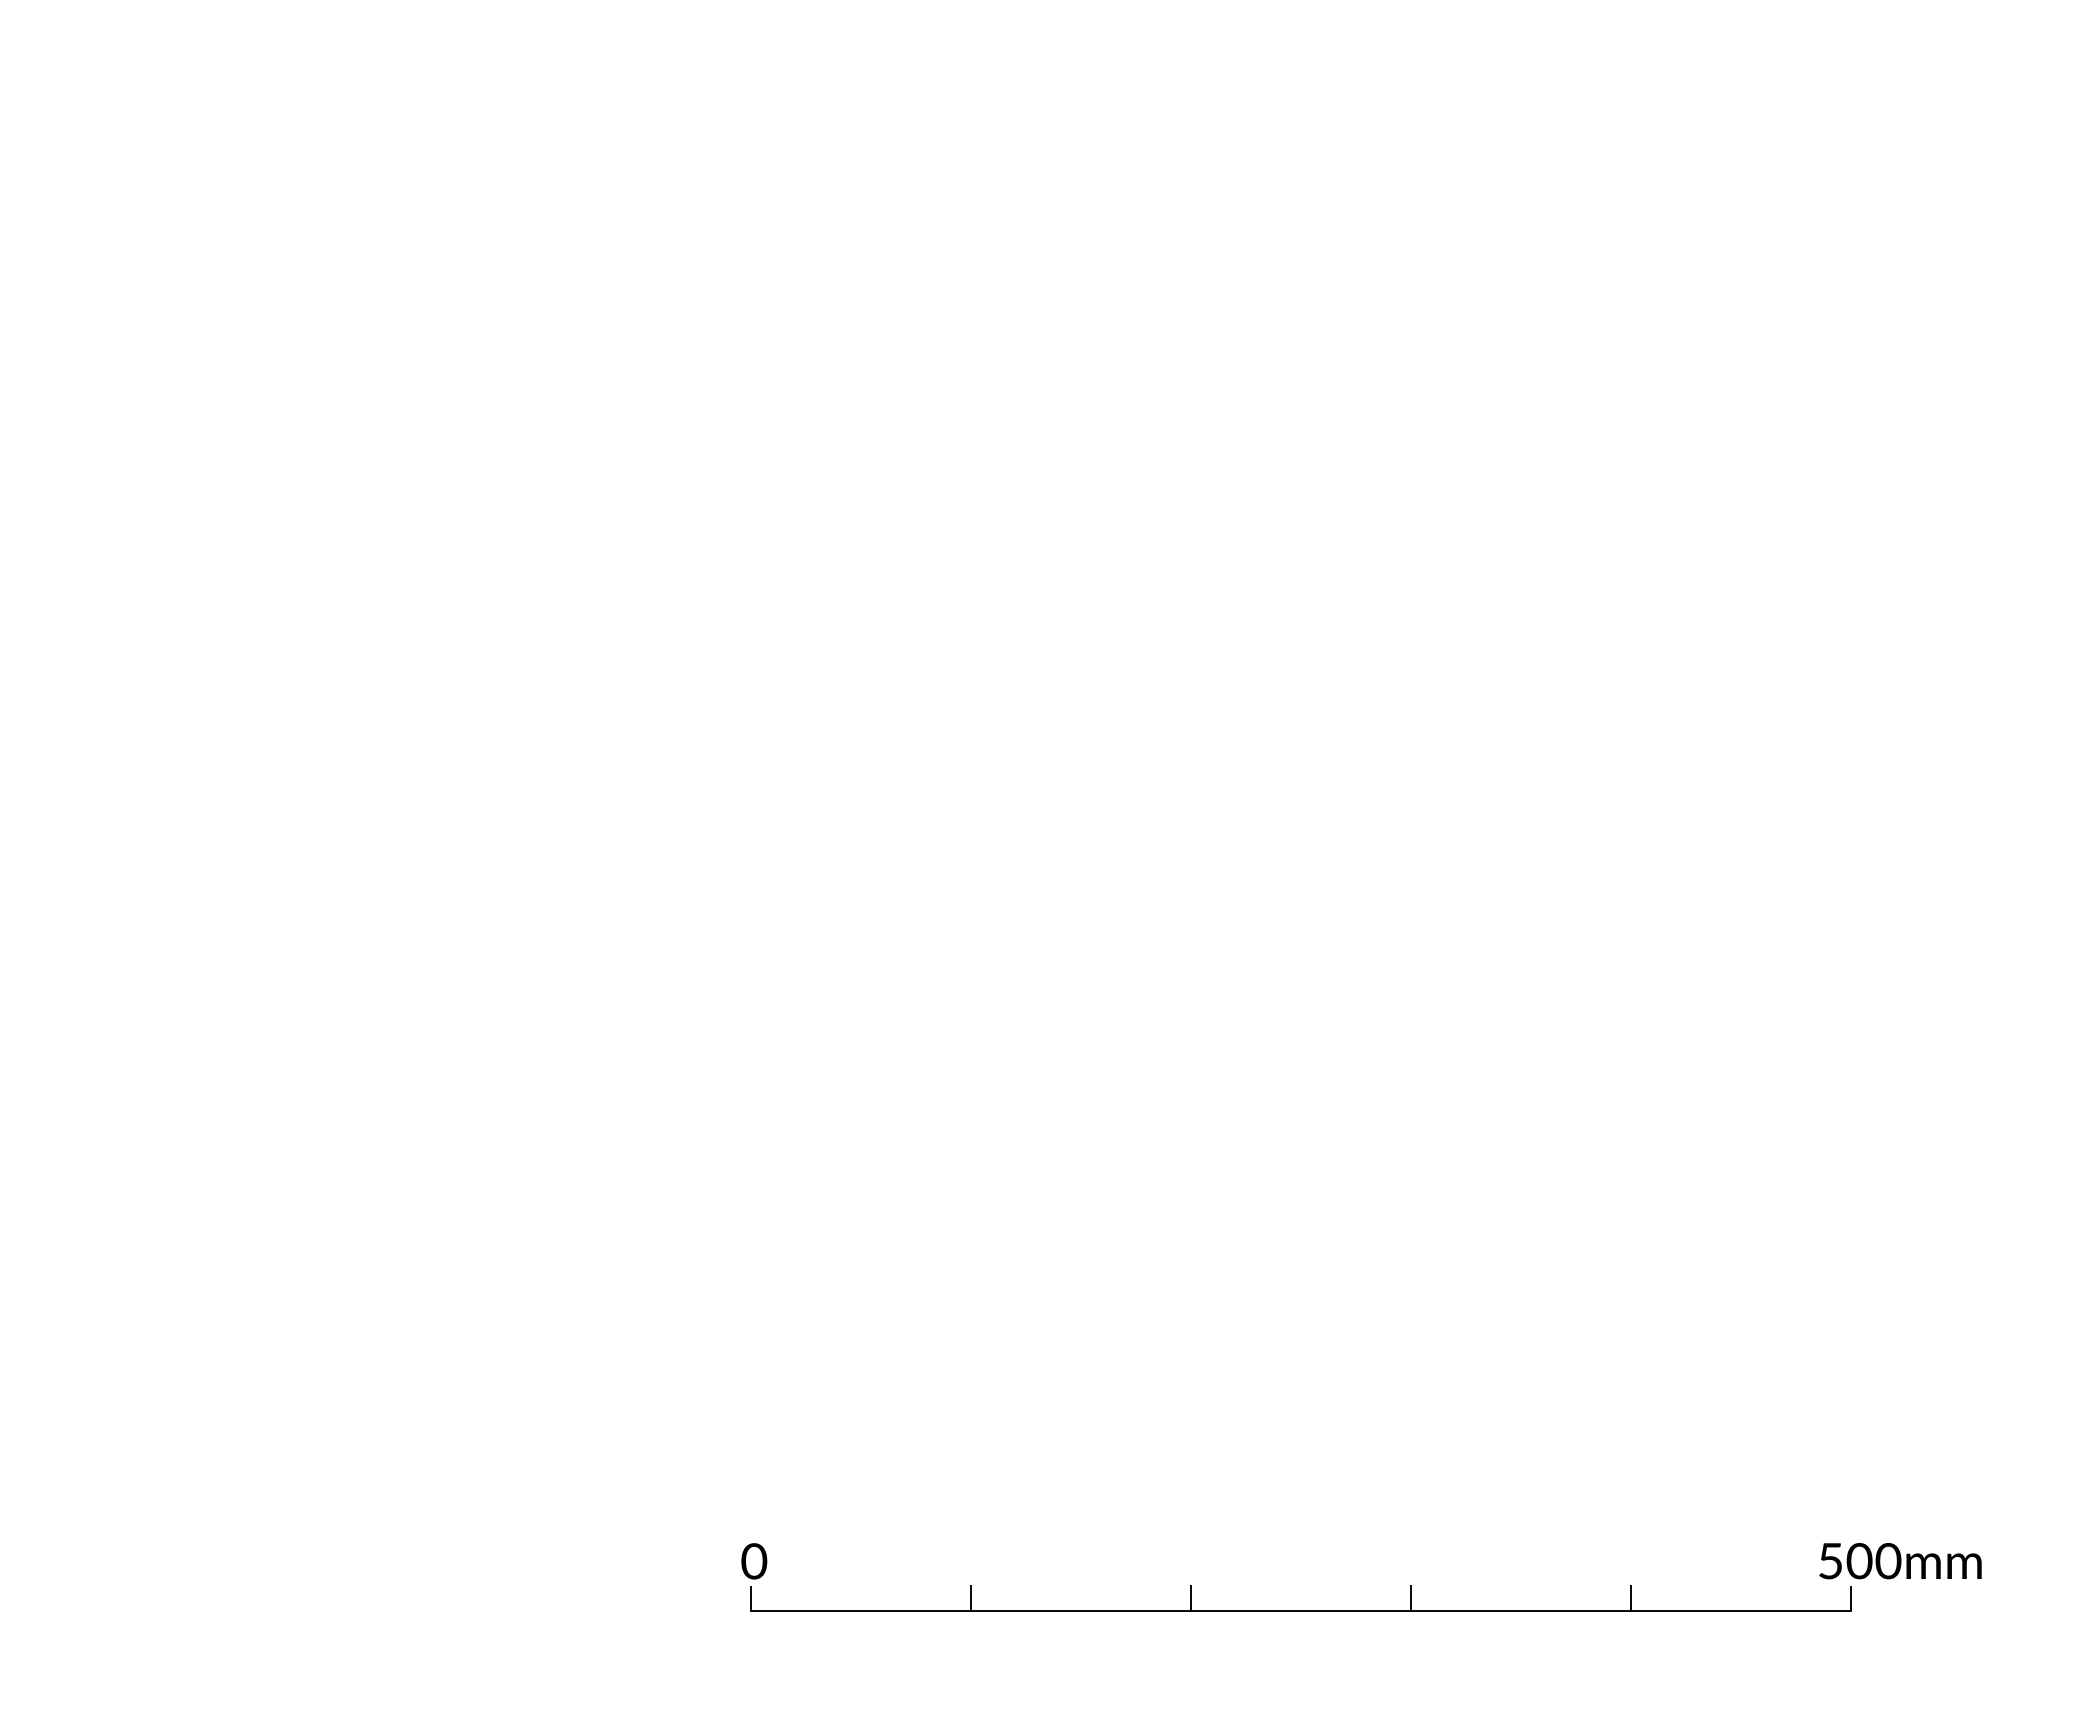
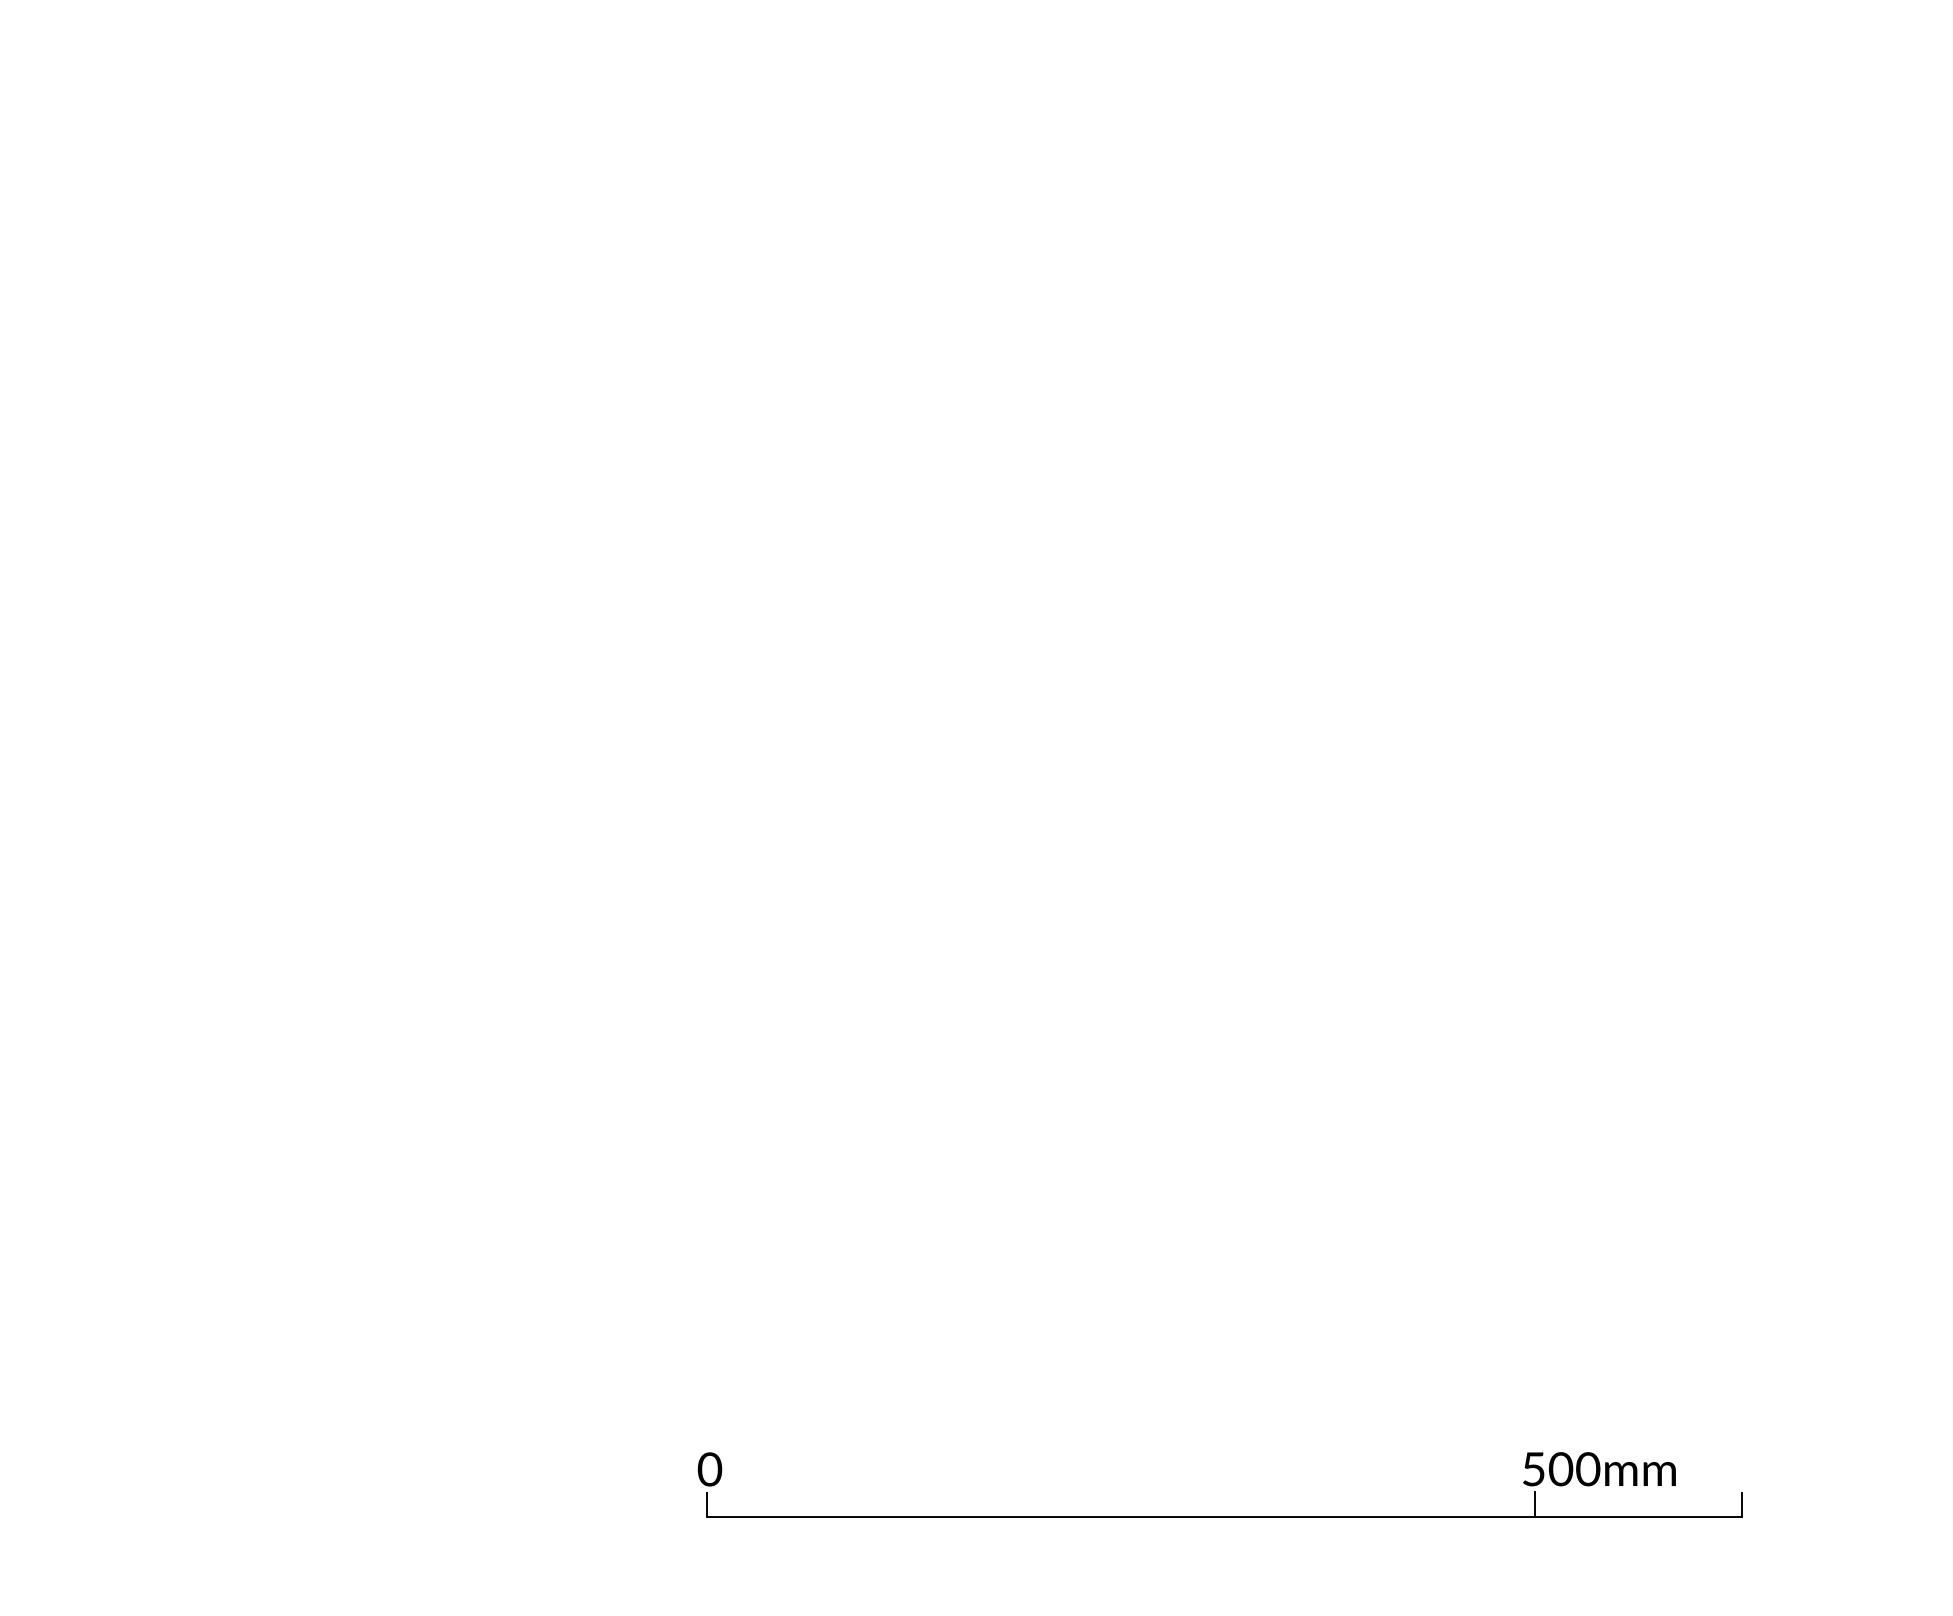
text: (1900, 1561) -> (1599, 1469), moved
line: (971, 1598) -> (914, 1504), removed
line: (1191, 1598) -> (1121, 1504), removed
line: (1410, 1598) -> (1327, 1504), removed

